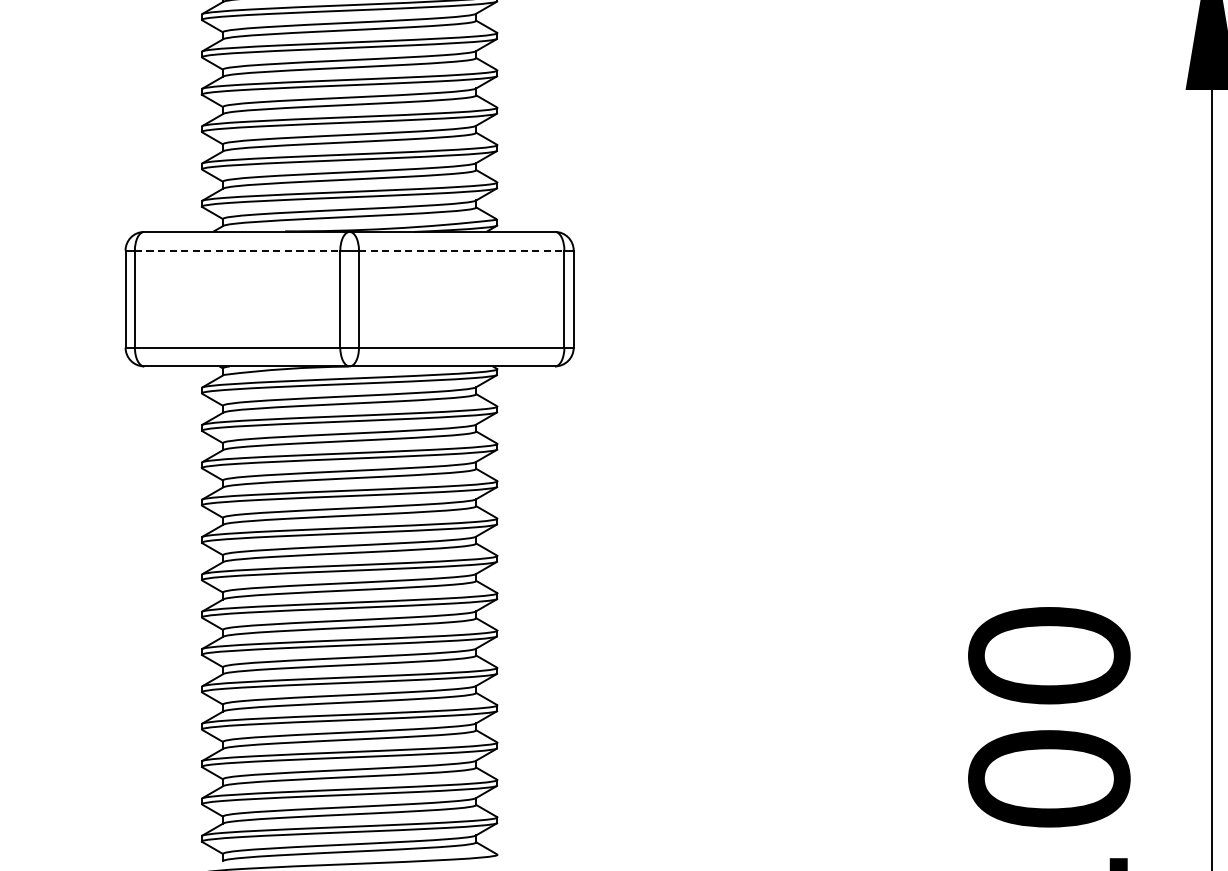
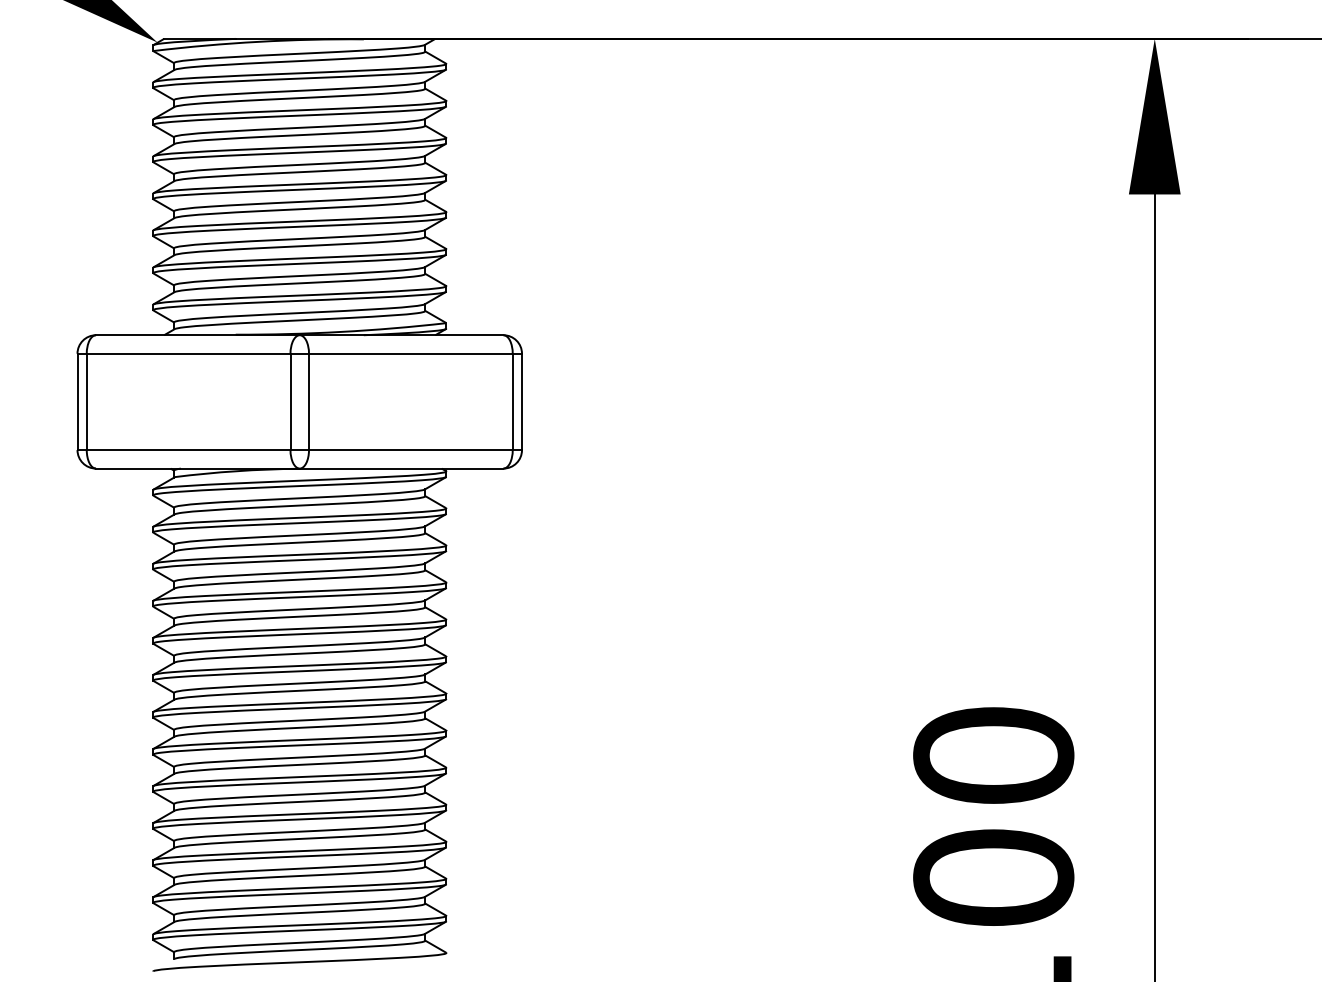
line: (237, 250) -> (188, 353), dashed -> solid
line: (461, 250) -> (410, 353), dashed -> solid

